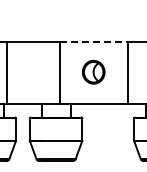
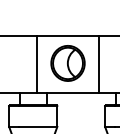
line: (93, 42) -> (67, 36), dashed -> solid
part: (93, 72) -> (67, 63), size x1.67

